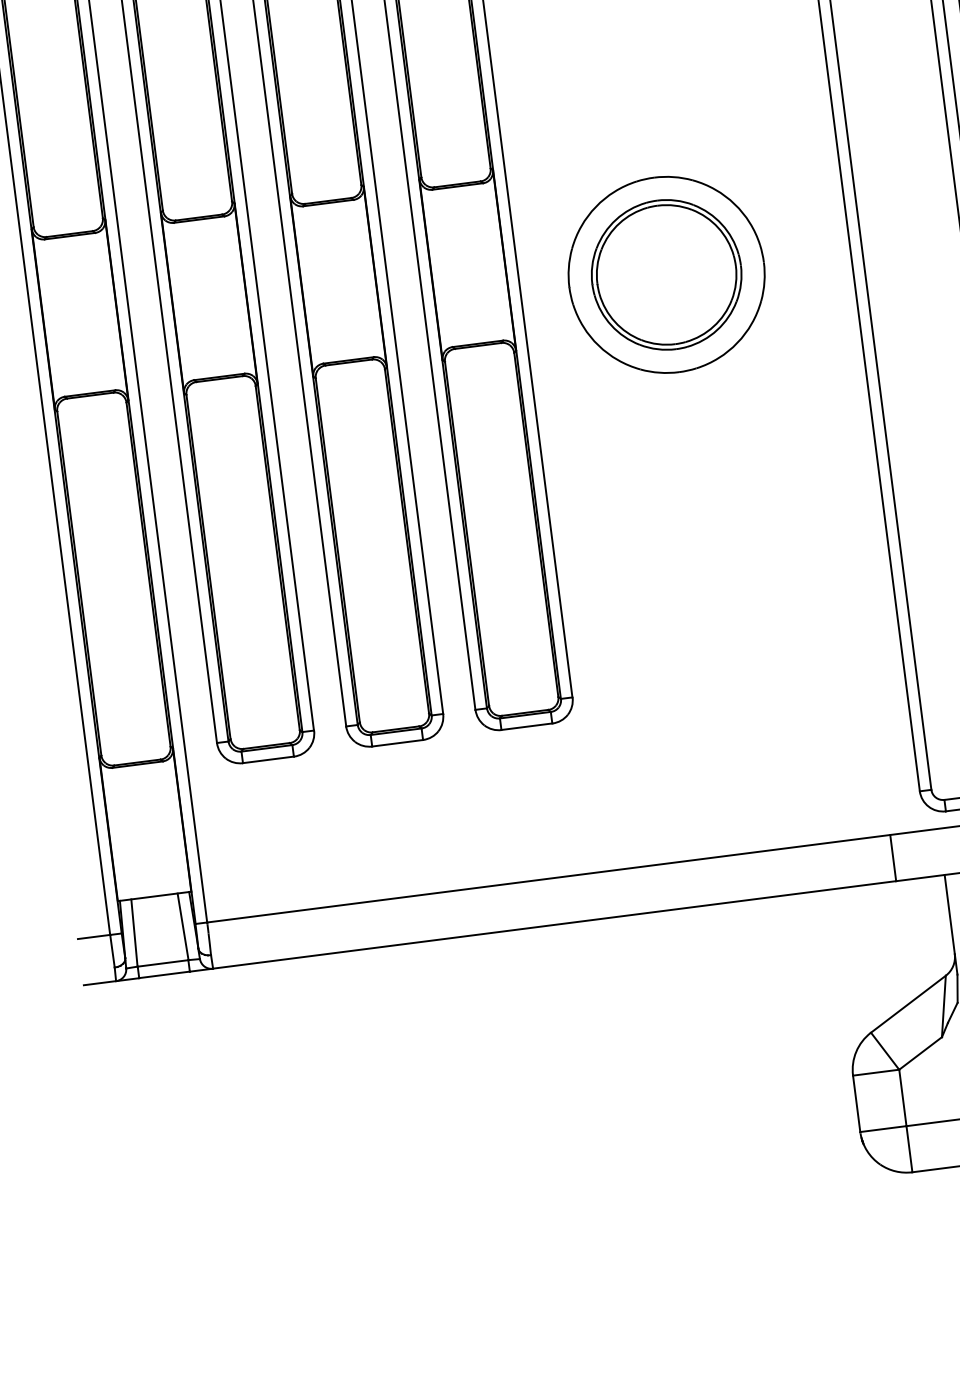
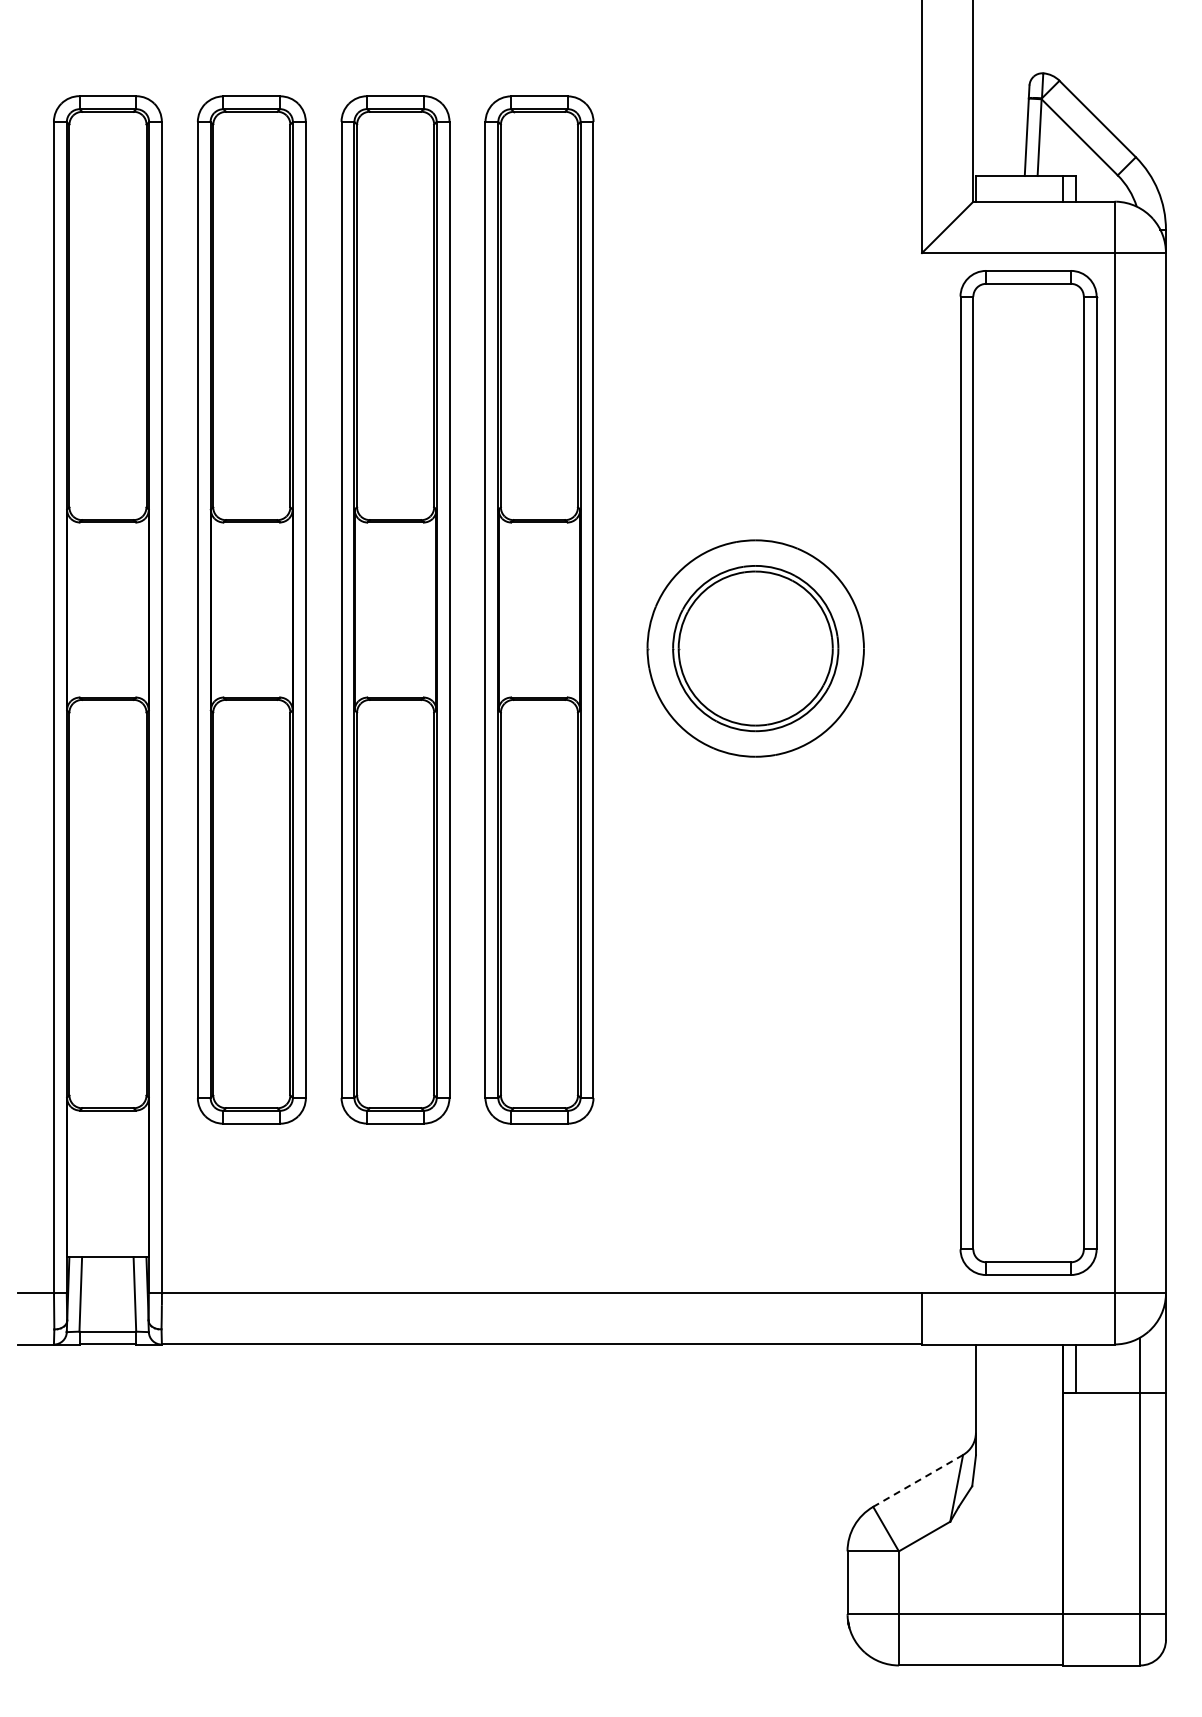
line: (908, 1003) -> (918, 1480), solid -> dashed

